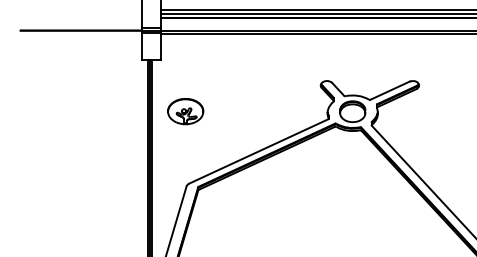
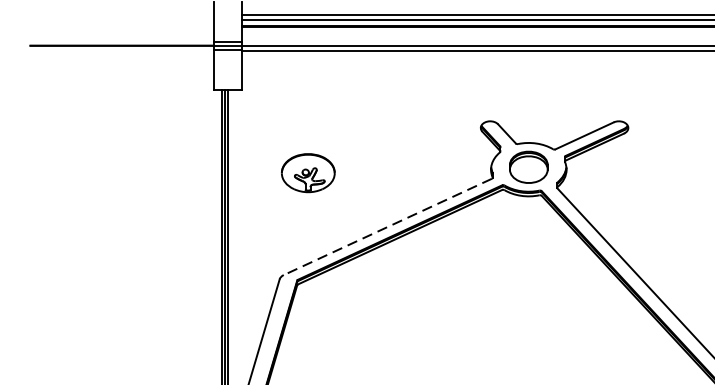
part: (185, 111) -> (308, 173), moved
line: (258, 151) -> (387, 226), solid -> dashed

